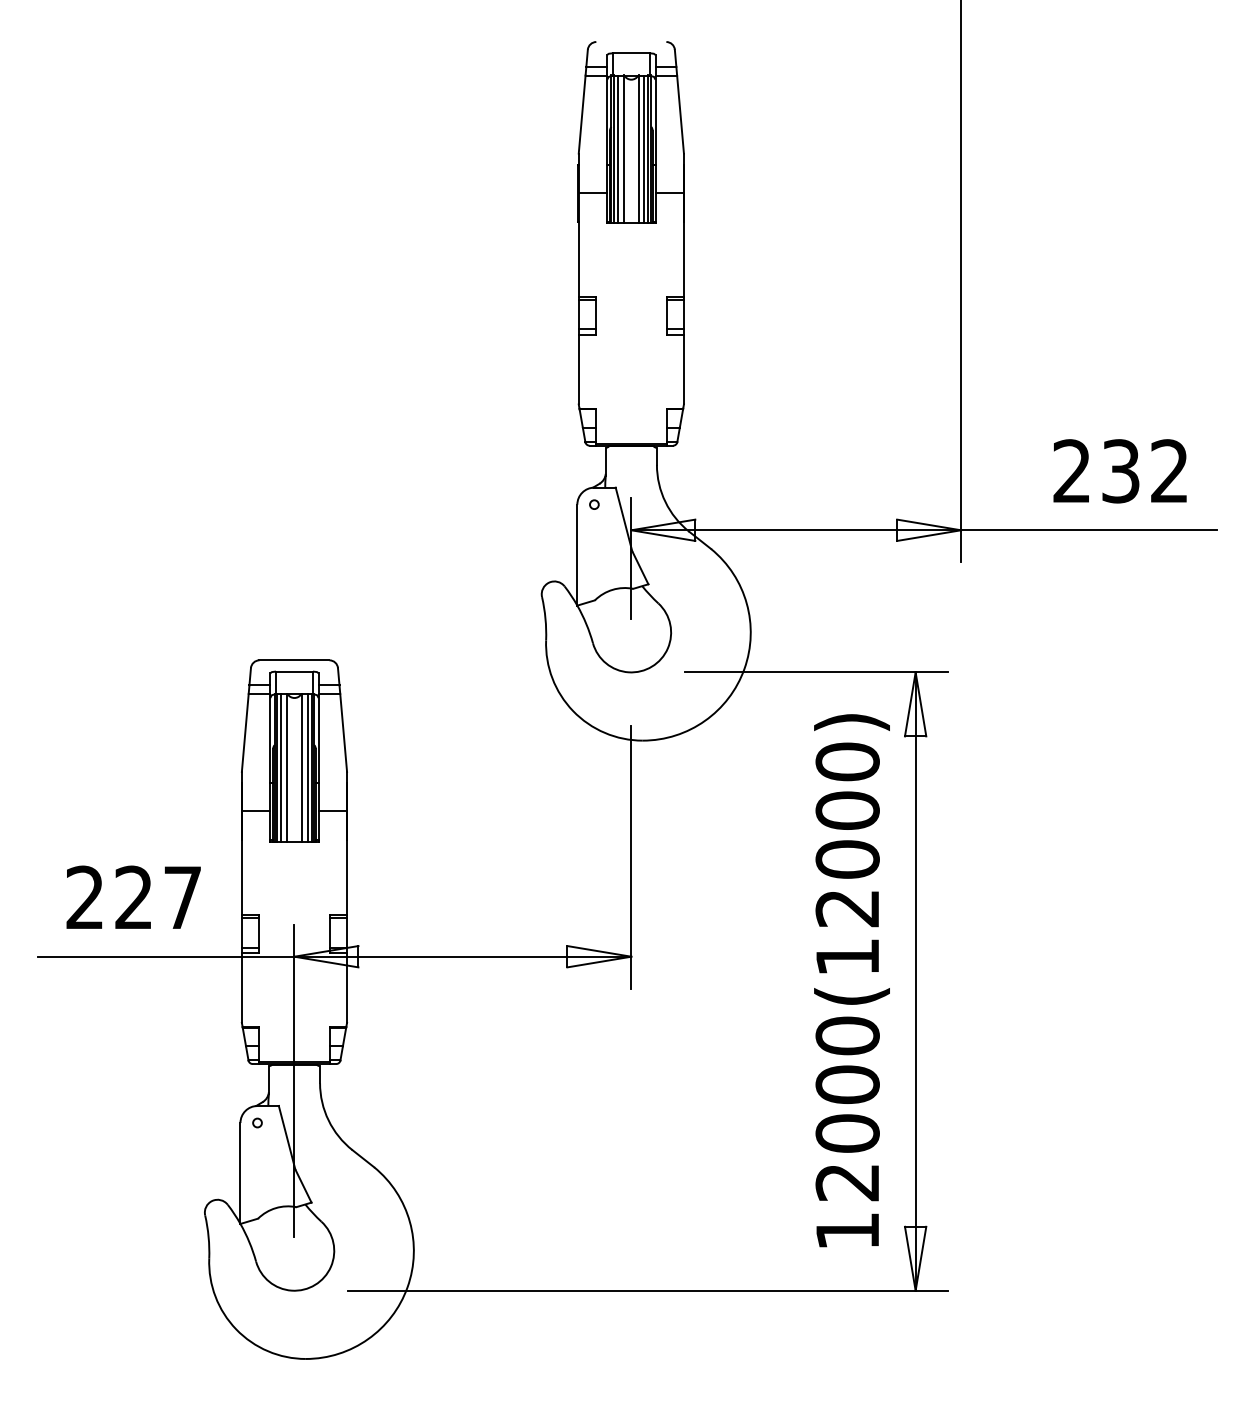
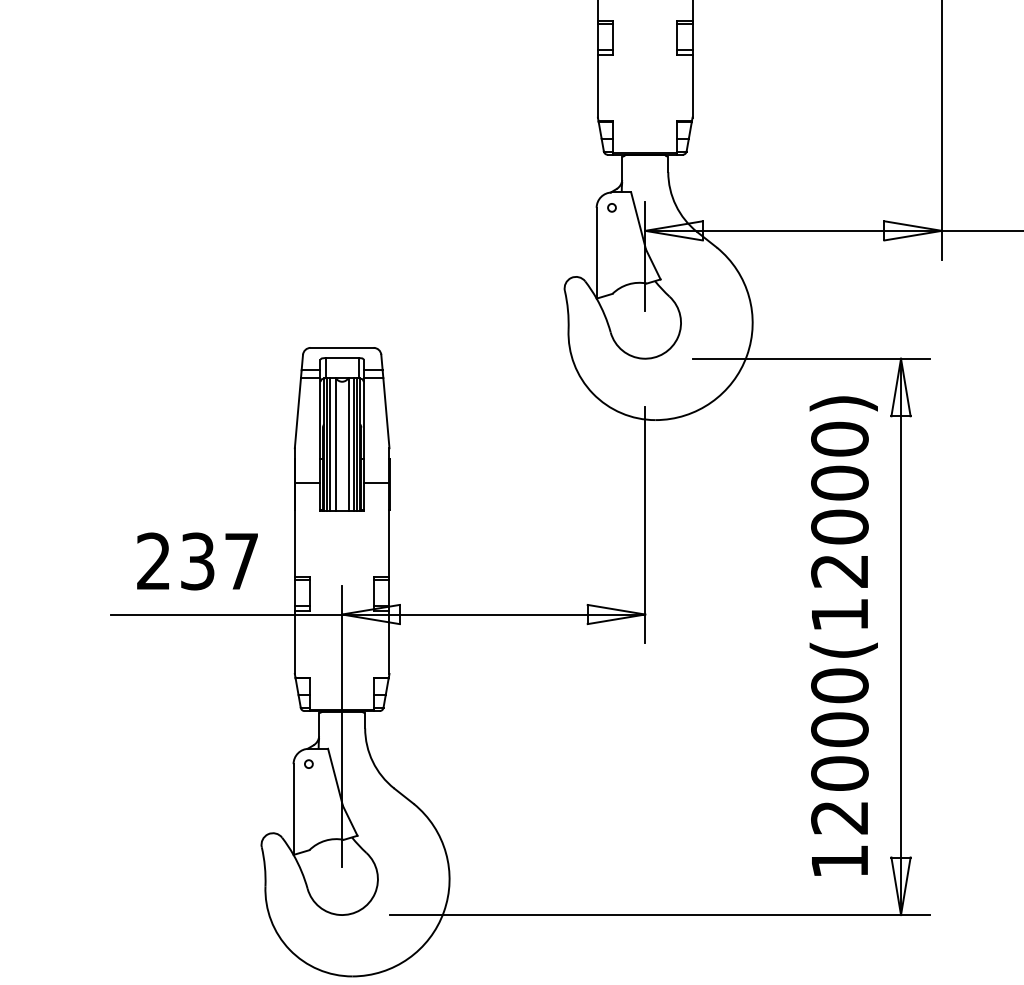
text: (133, 897) -> (197, 561), 227 -> 237

